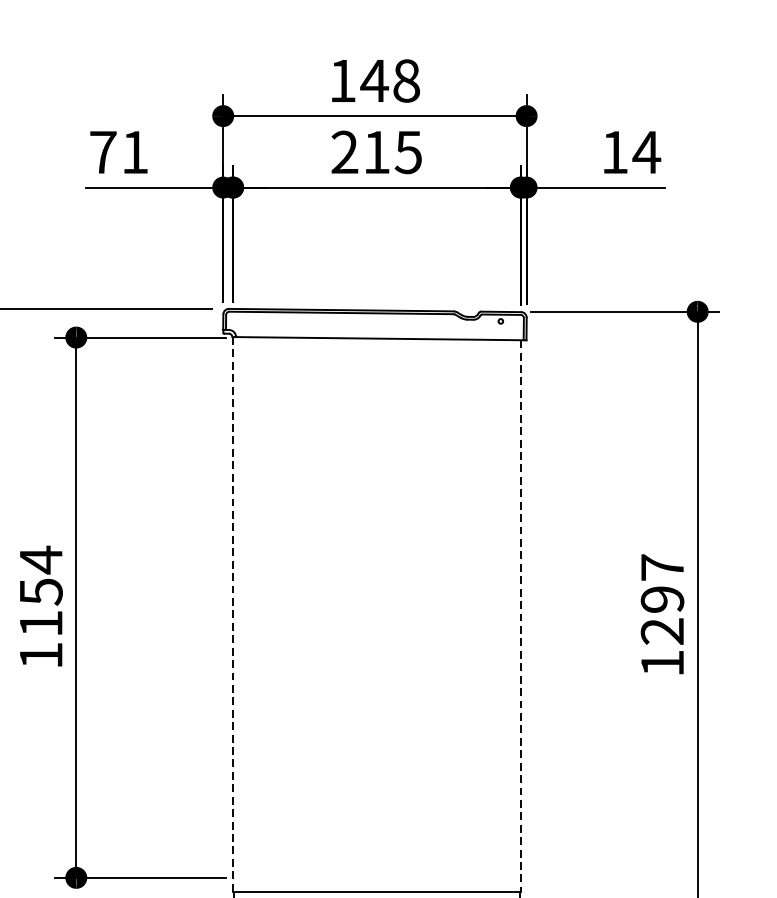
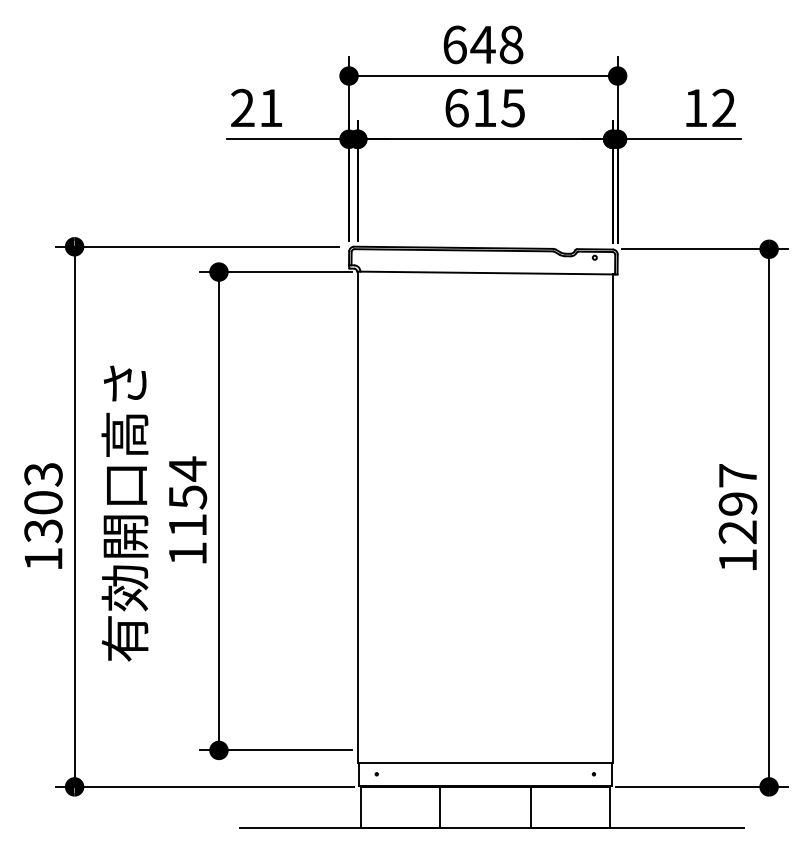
text: (342, 80) -> (454, 44), 148 -> 648
text: (102, 151) -> (242, 107), 71 -> 21
text: (344, 151) -> (456, 107), 215 -> 615
text: (646, 151) -> (723, 107), 14 -> 12
line: (232, 614) -> (357, 517), dashed -> solid
line: (520, 617) -> (612, 519), dashed -> solid

